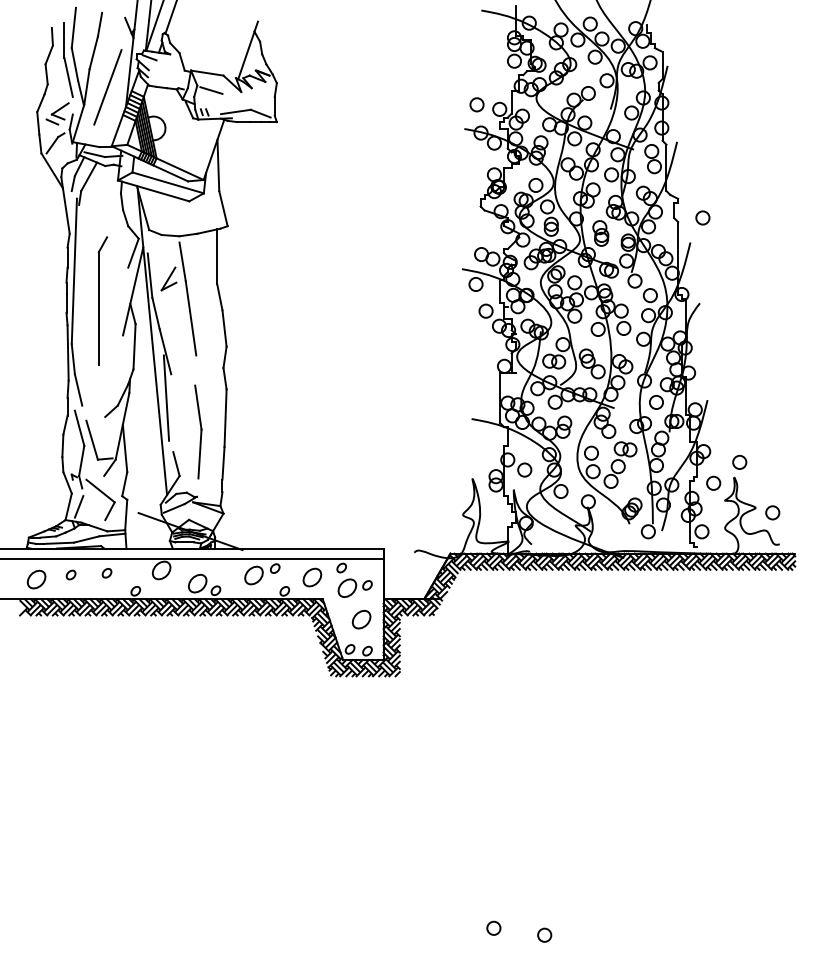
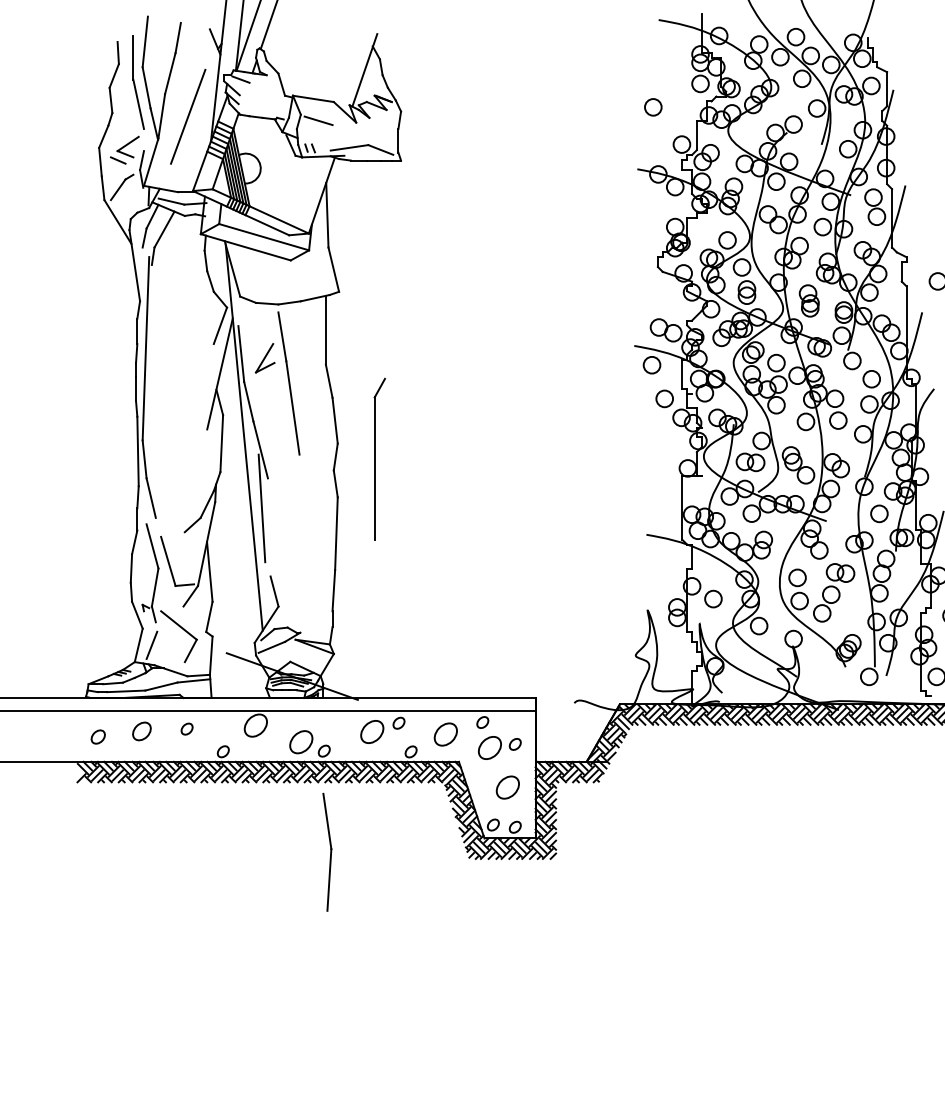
circle: (476, 104) -> (652, 106), moved
part: (102, 300) -> (379, 458), moved
part: (198, 431) -> (327, 851), moved
part: (70, 574) -> (141, 730), size x1.6
part: (36, 579) -> (98, 736), size x0.6

